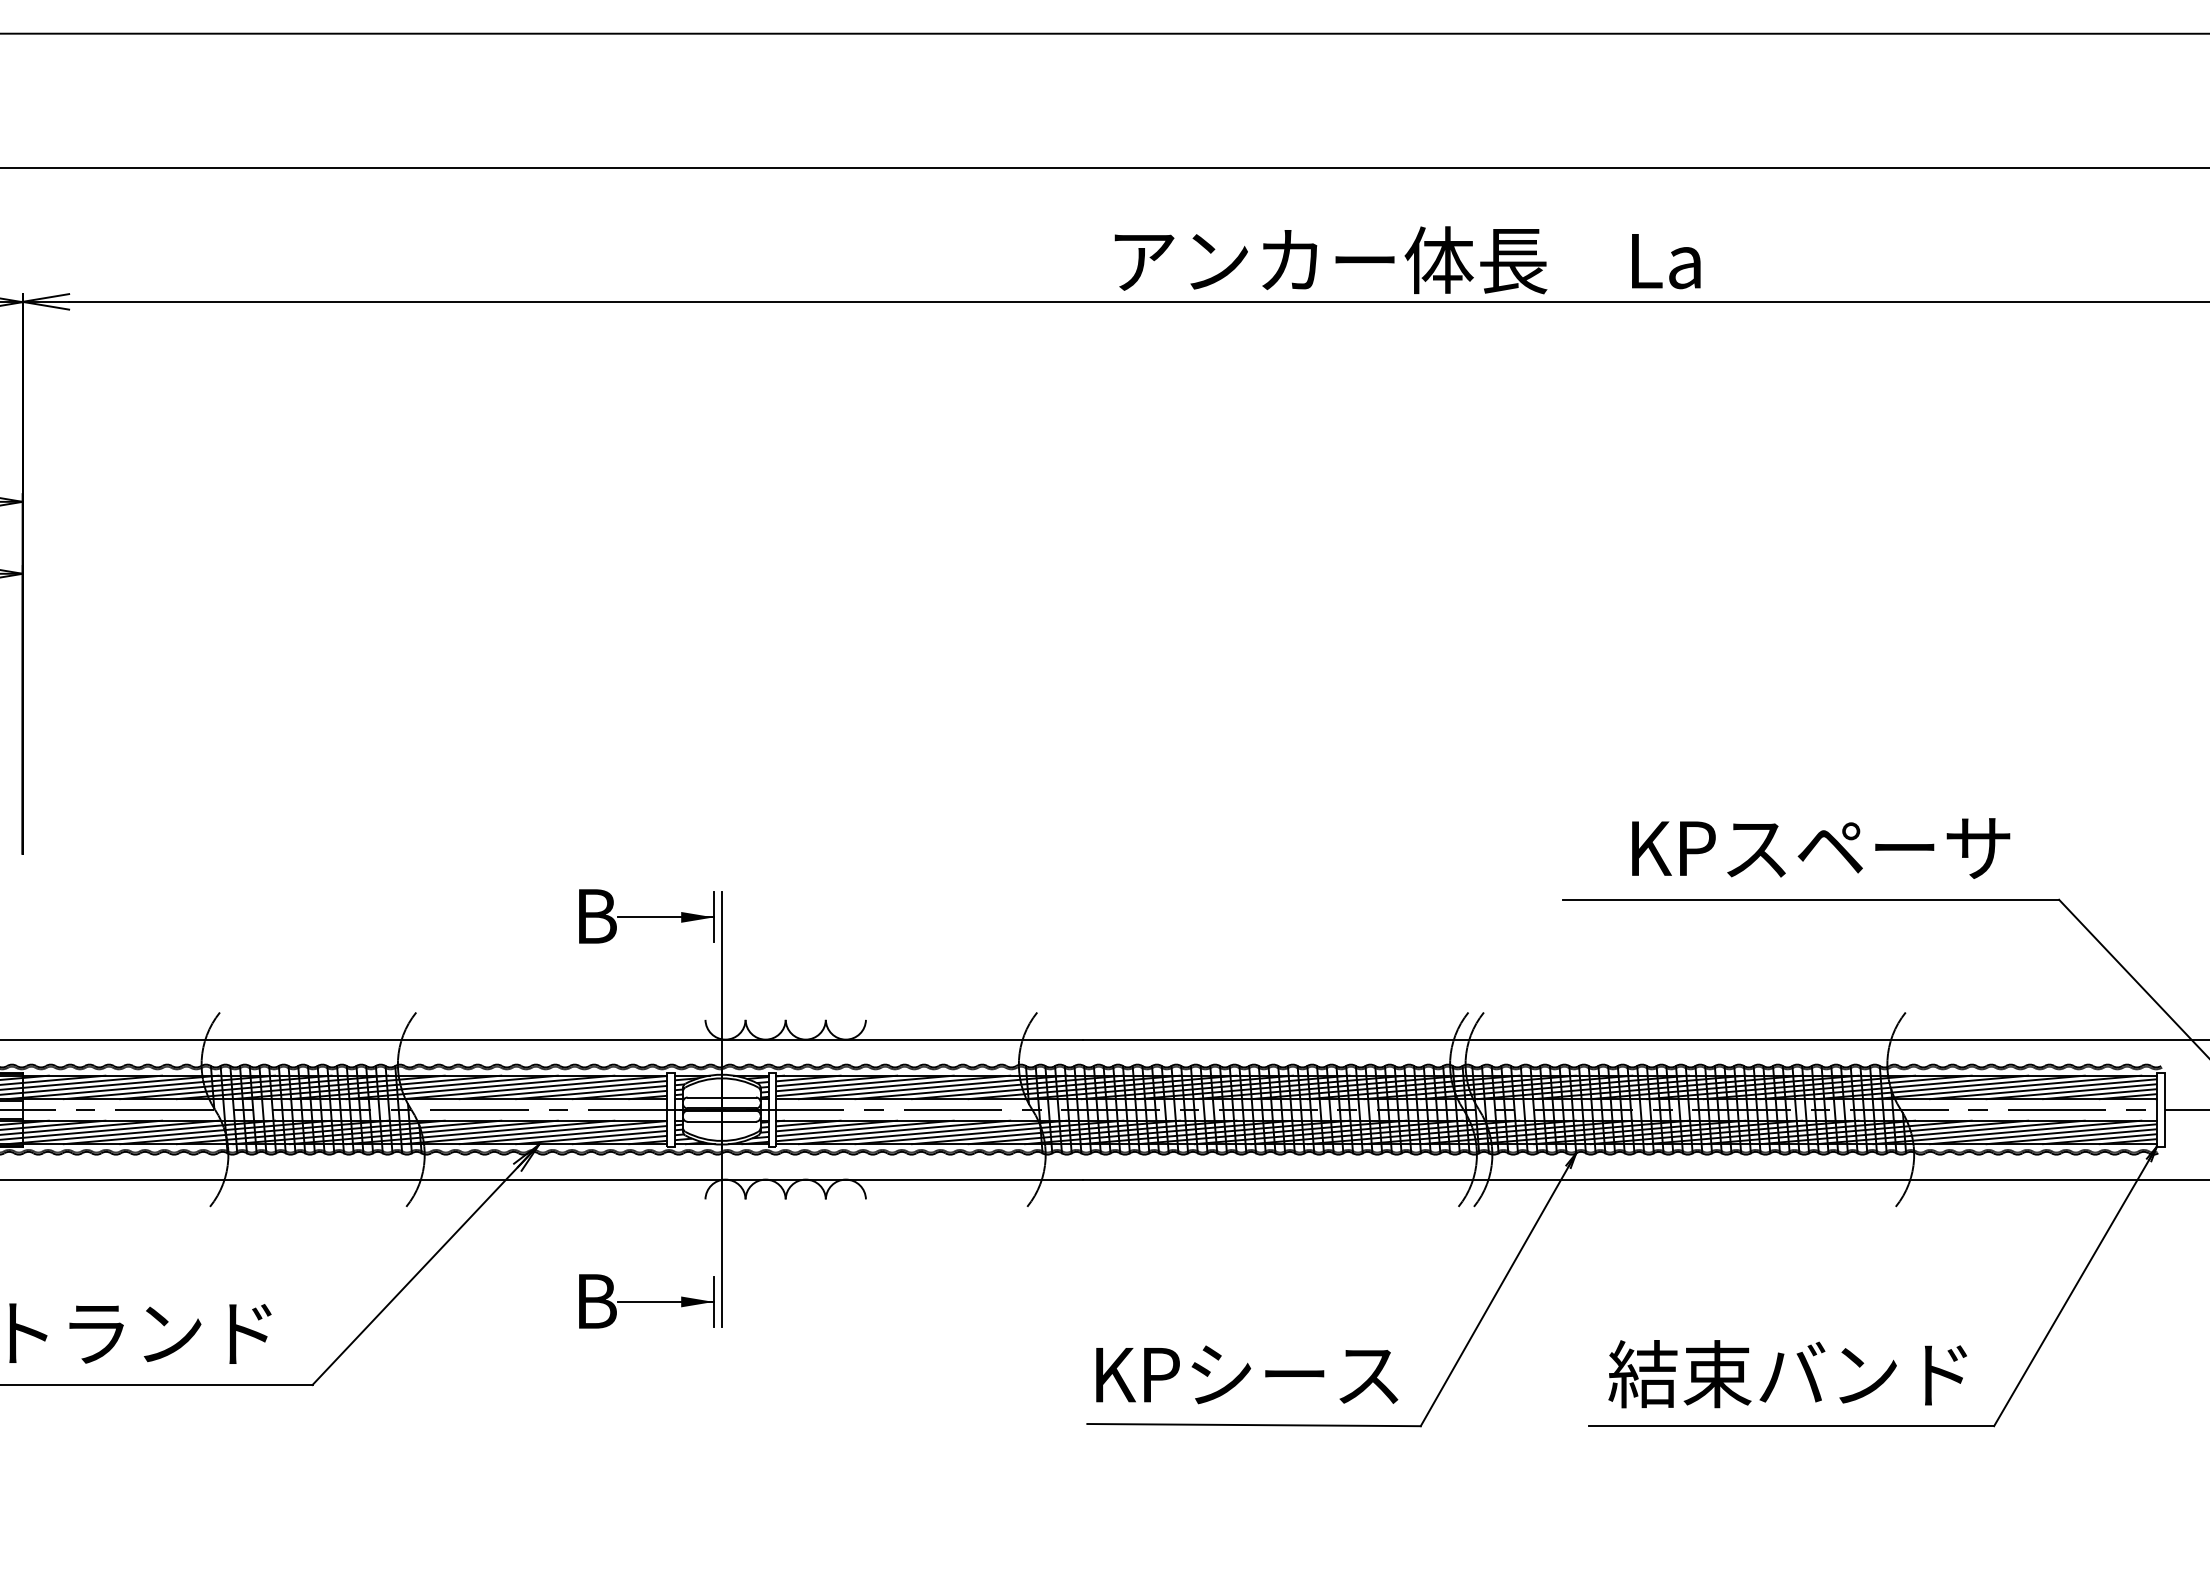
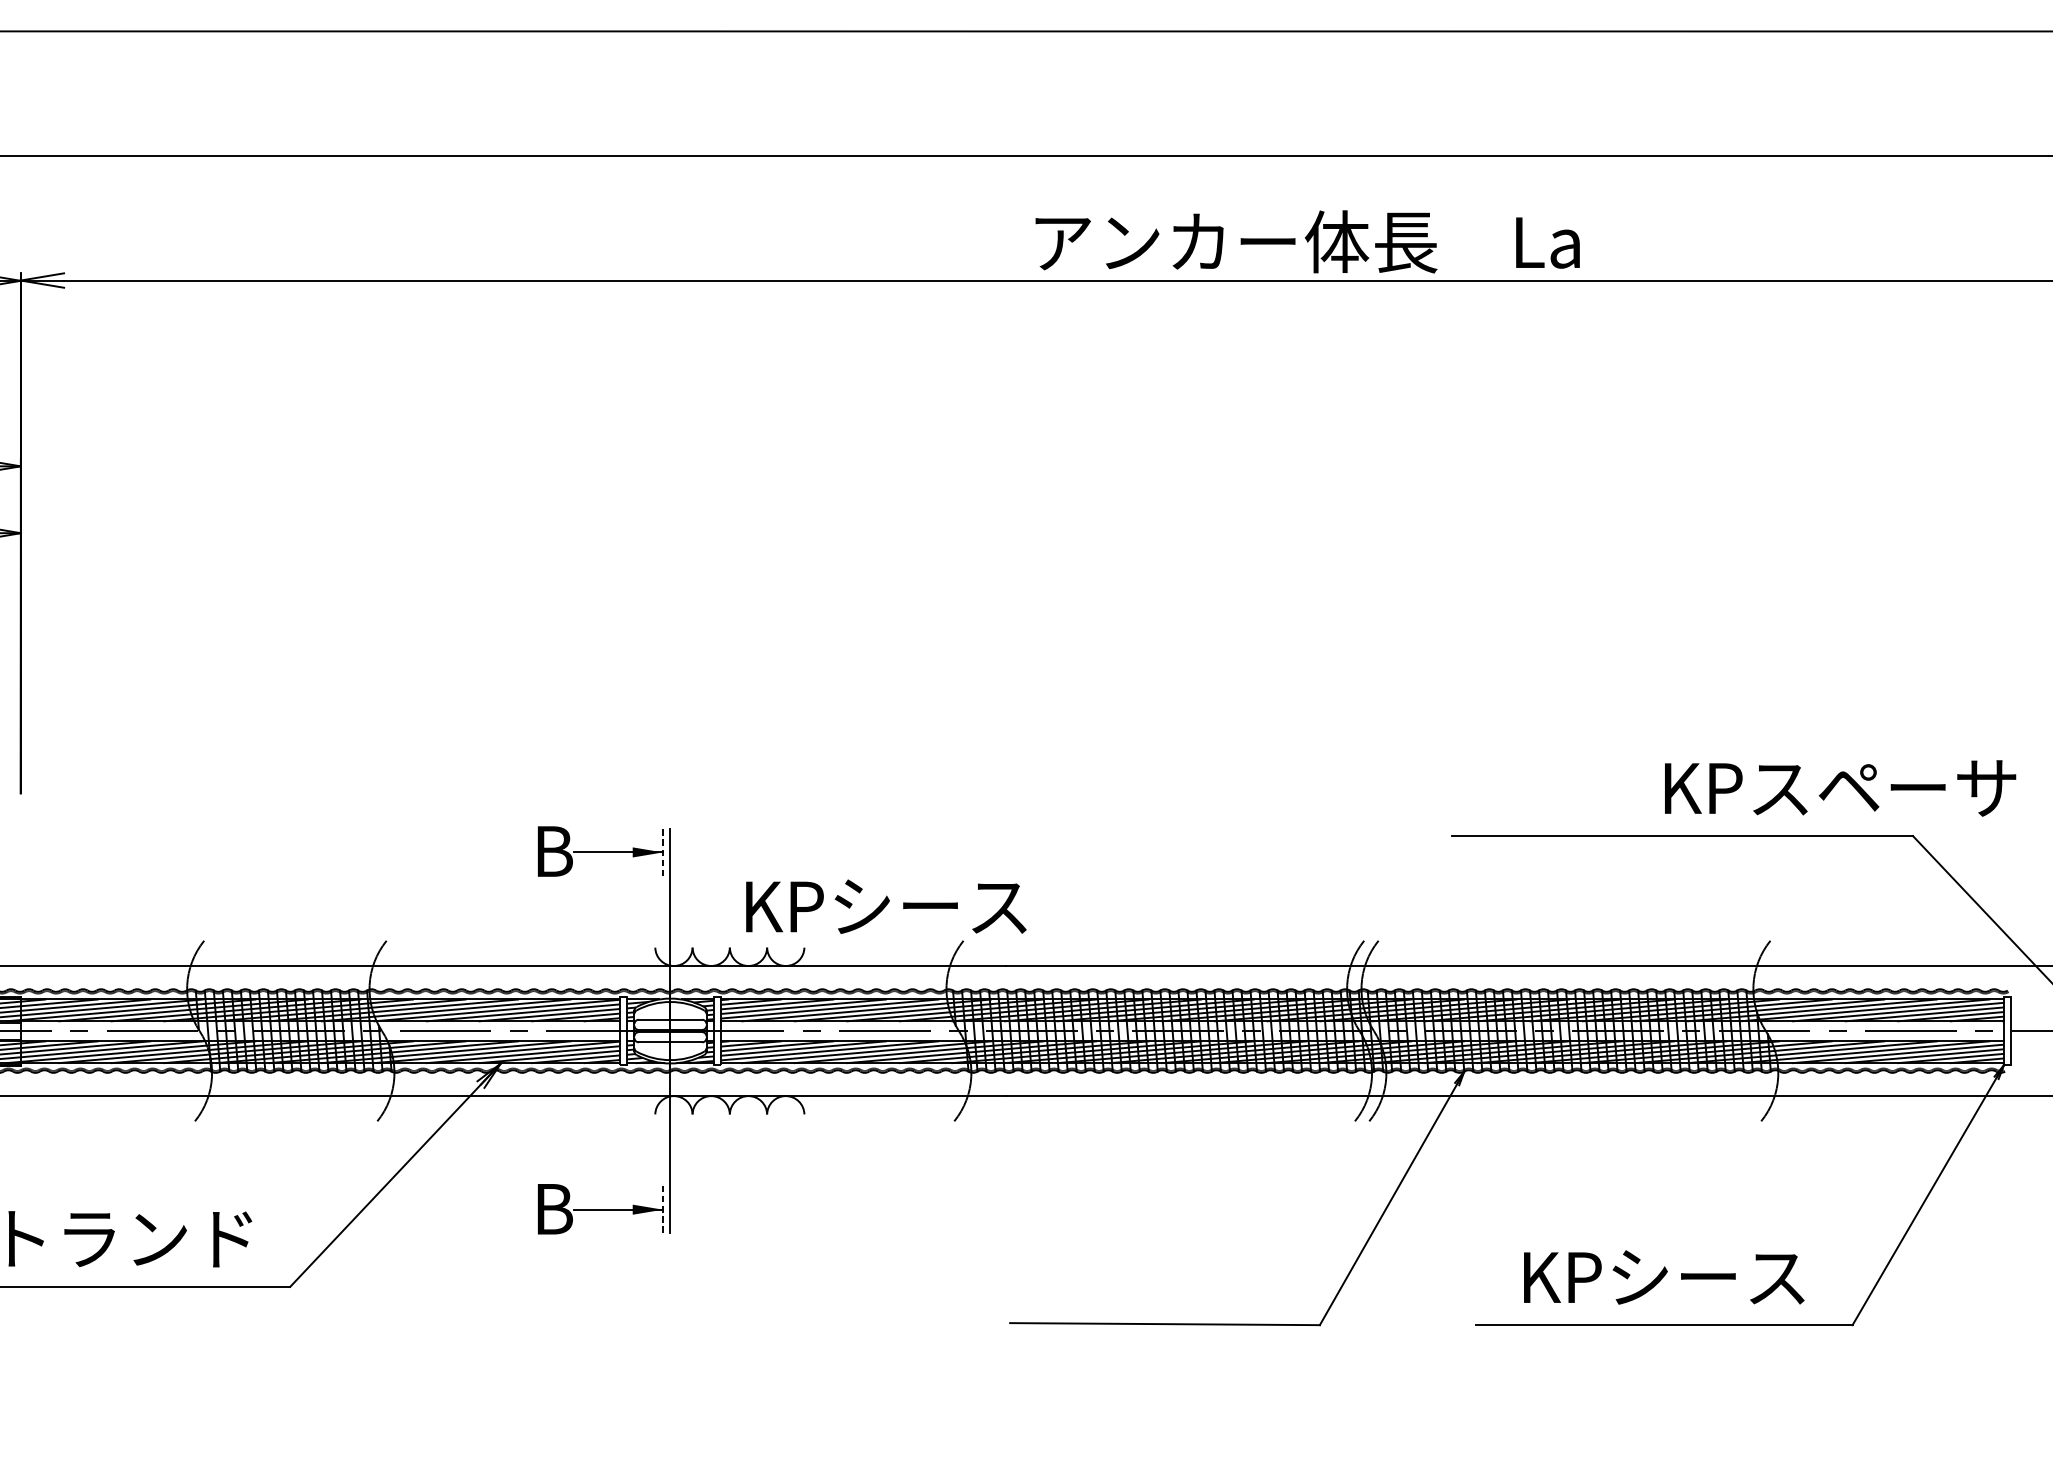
text: (1821, 848) -> (1840, 788), moved
line: (713, 917) -> (662, 852), solid -> dashed
line: (713, 1301) -> (662, 1209), solid -> dashed
text: (1247, 1374) -> (886, 906), moved
text: (1787, 1374) -> (1660, 1277), 結束バンド -> KPシース

